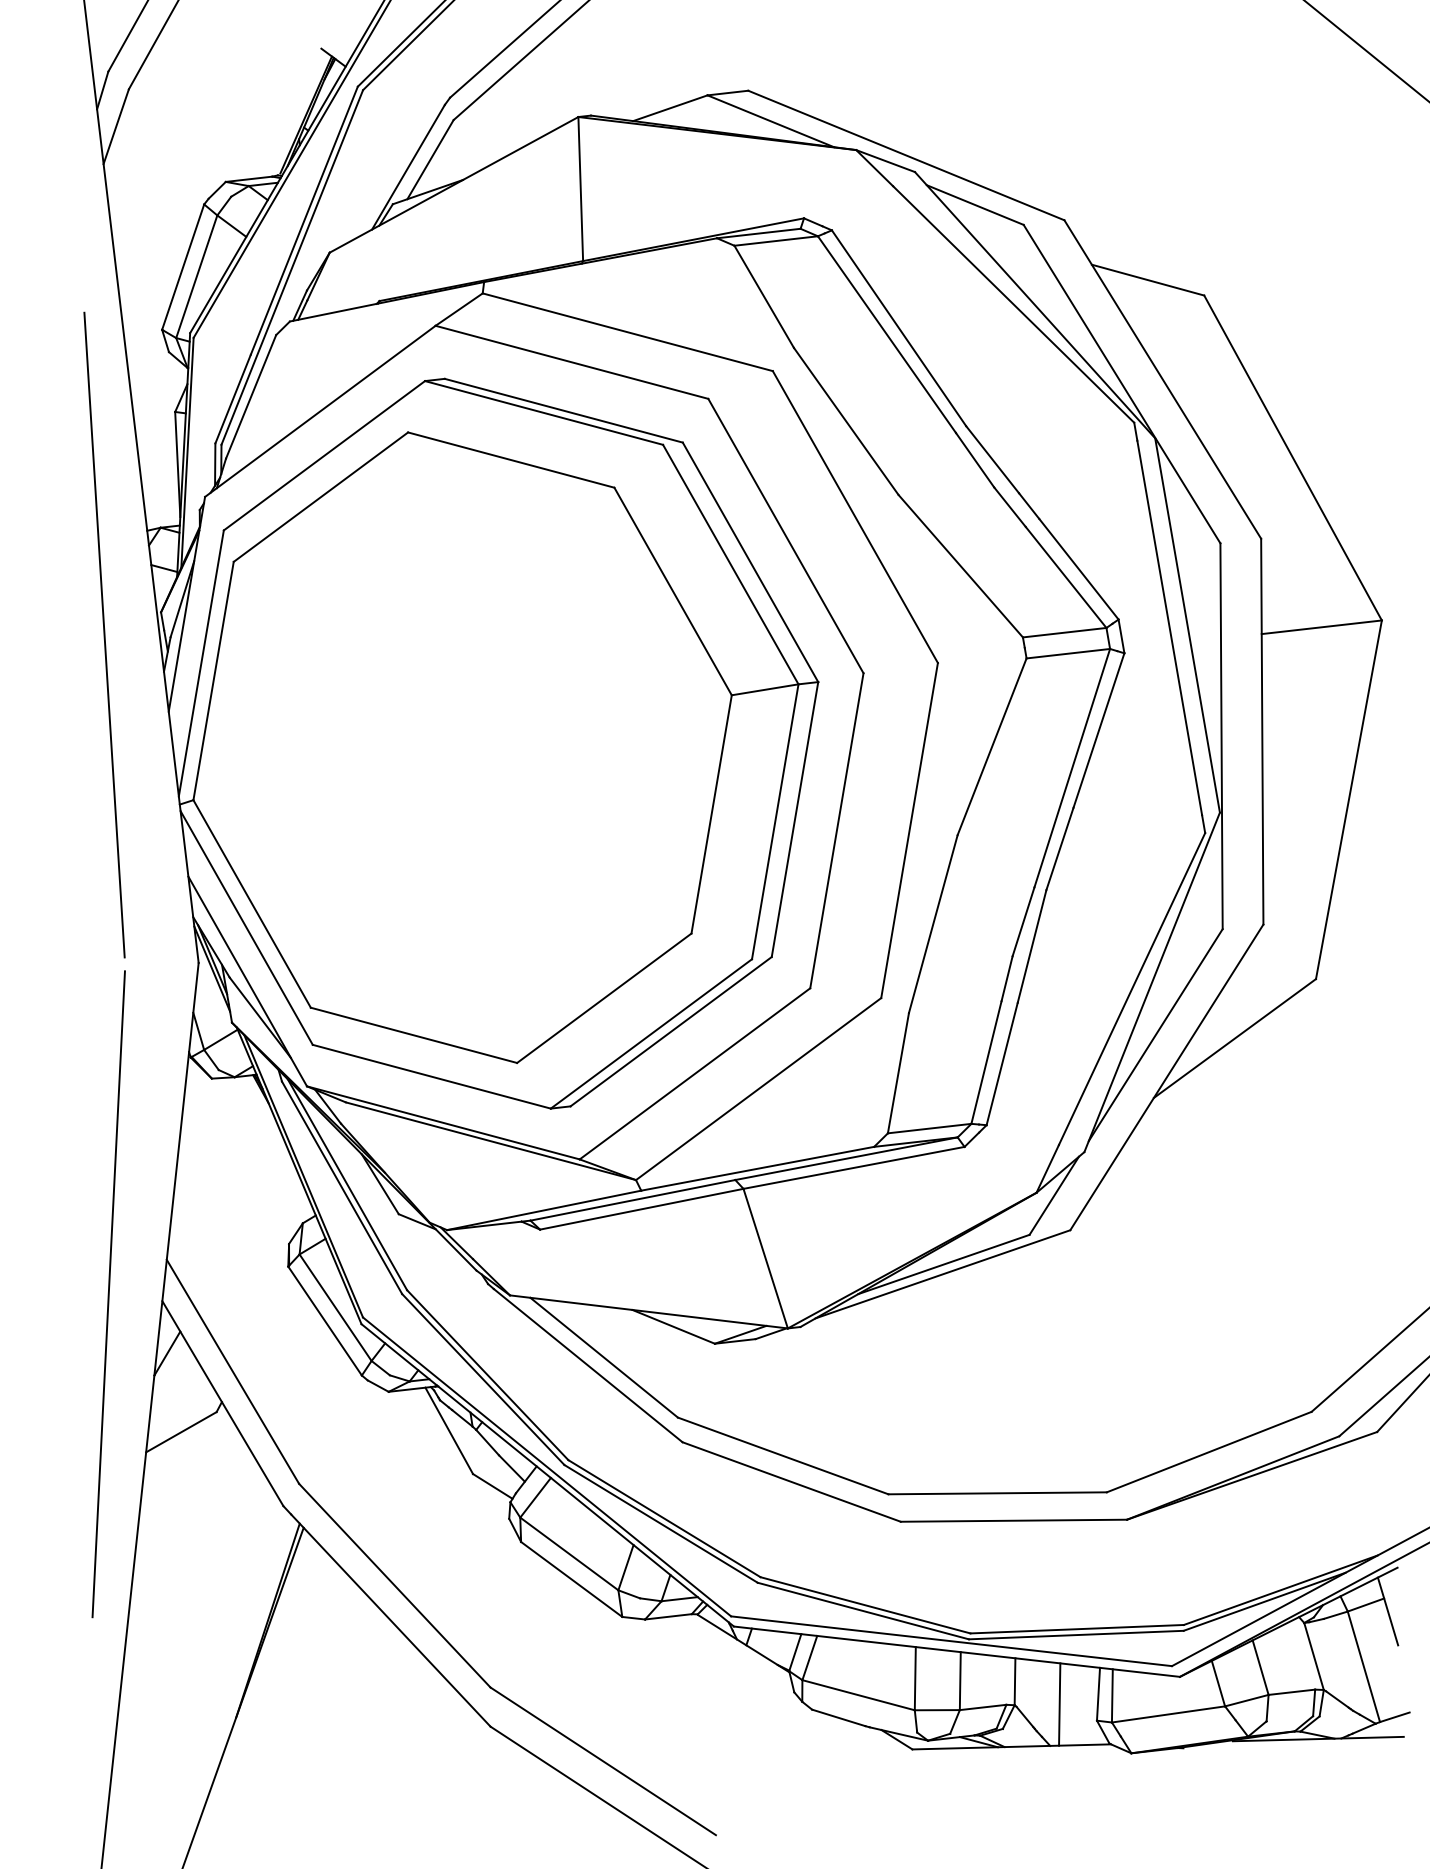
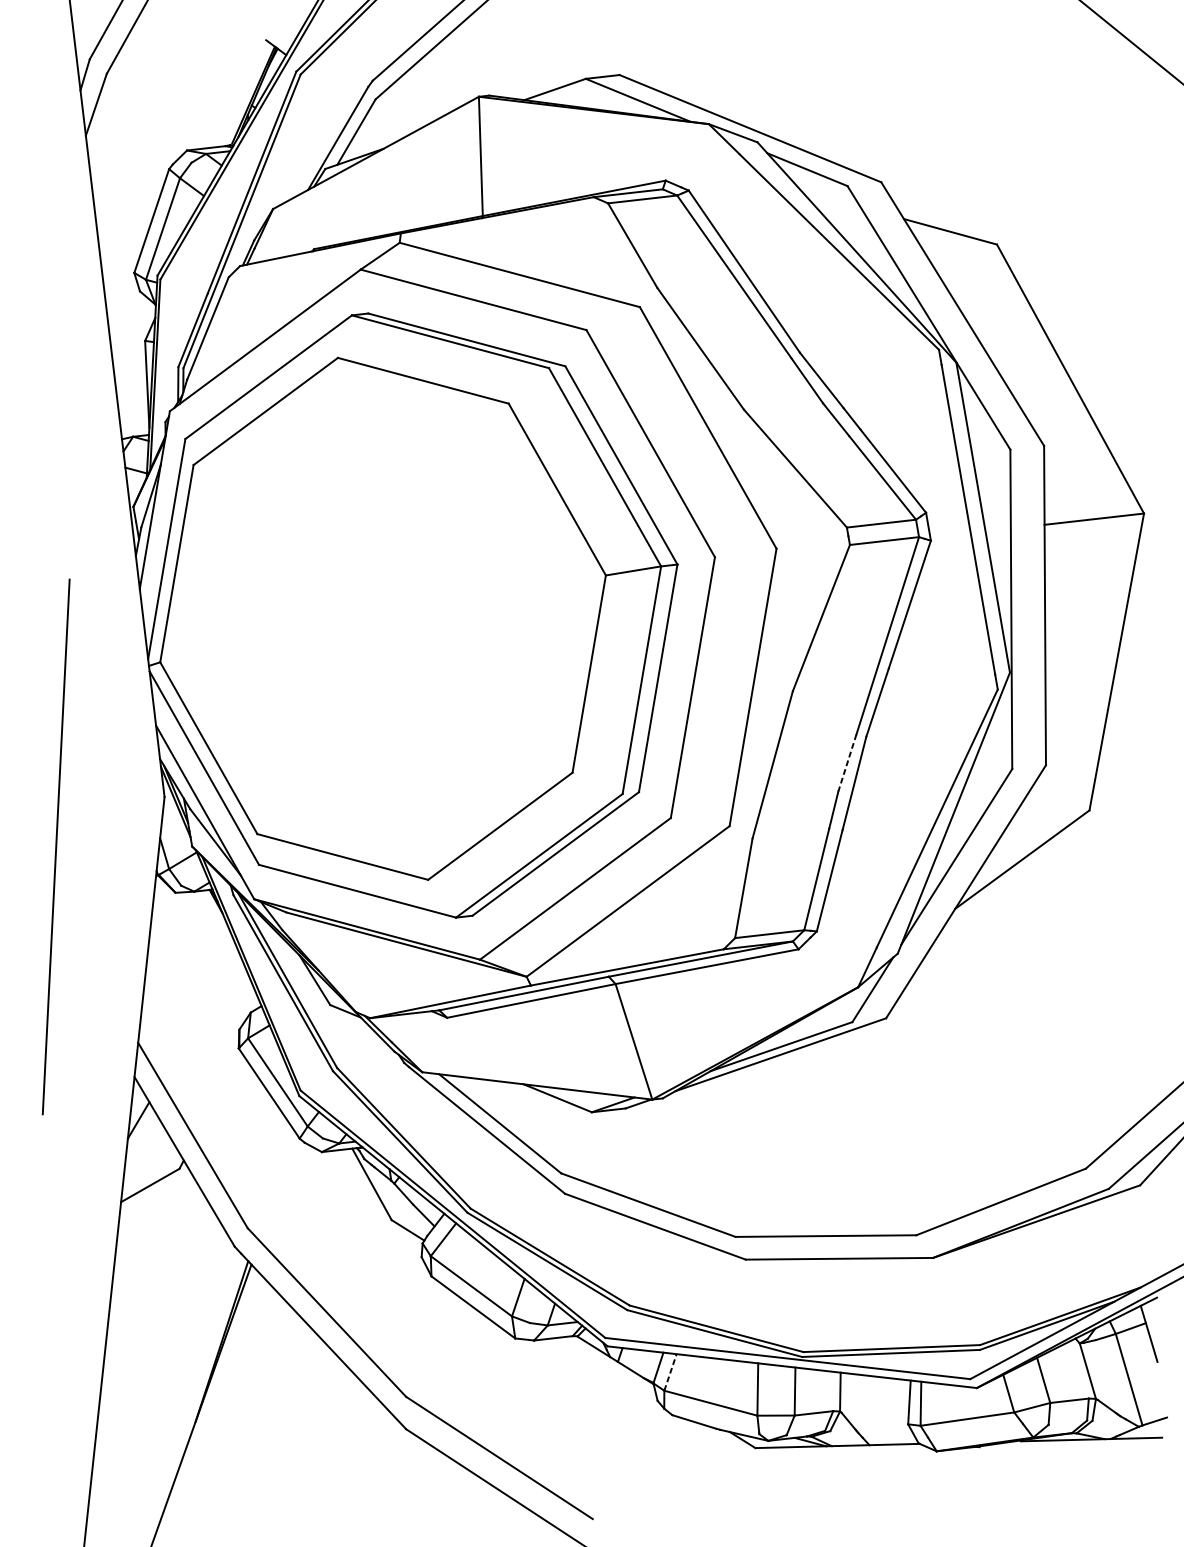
line: (104, 634) -> (86, 525), removed
line: (1023, 922) -> (847, 763), solid -> dashed
line: (108, 1294) -> (55, 847), moved
line: (809, 1657) -> (670, 1371), solid -> dashed
line: (1059, 1704) -> (877, 1410), removed

